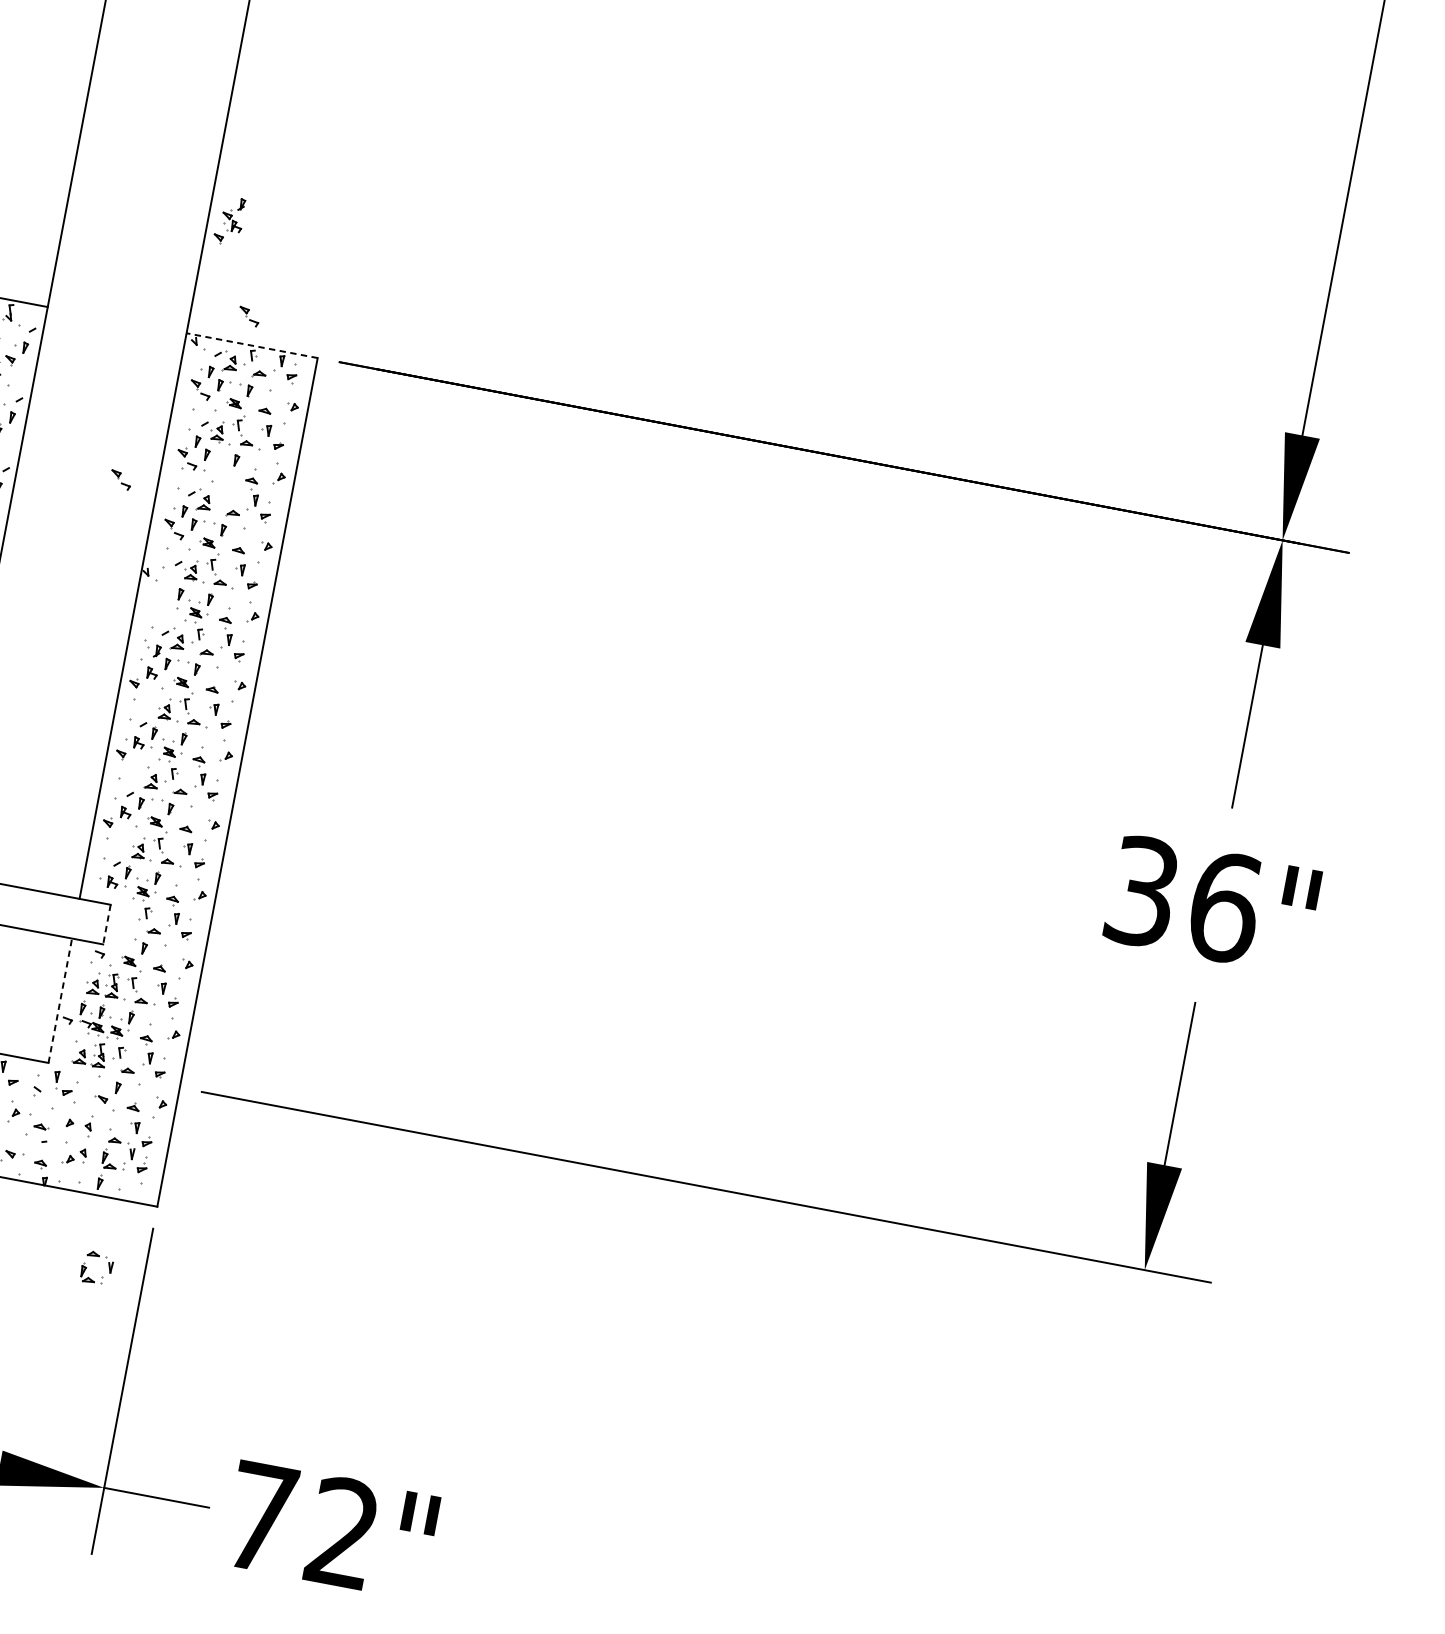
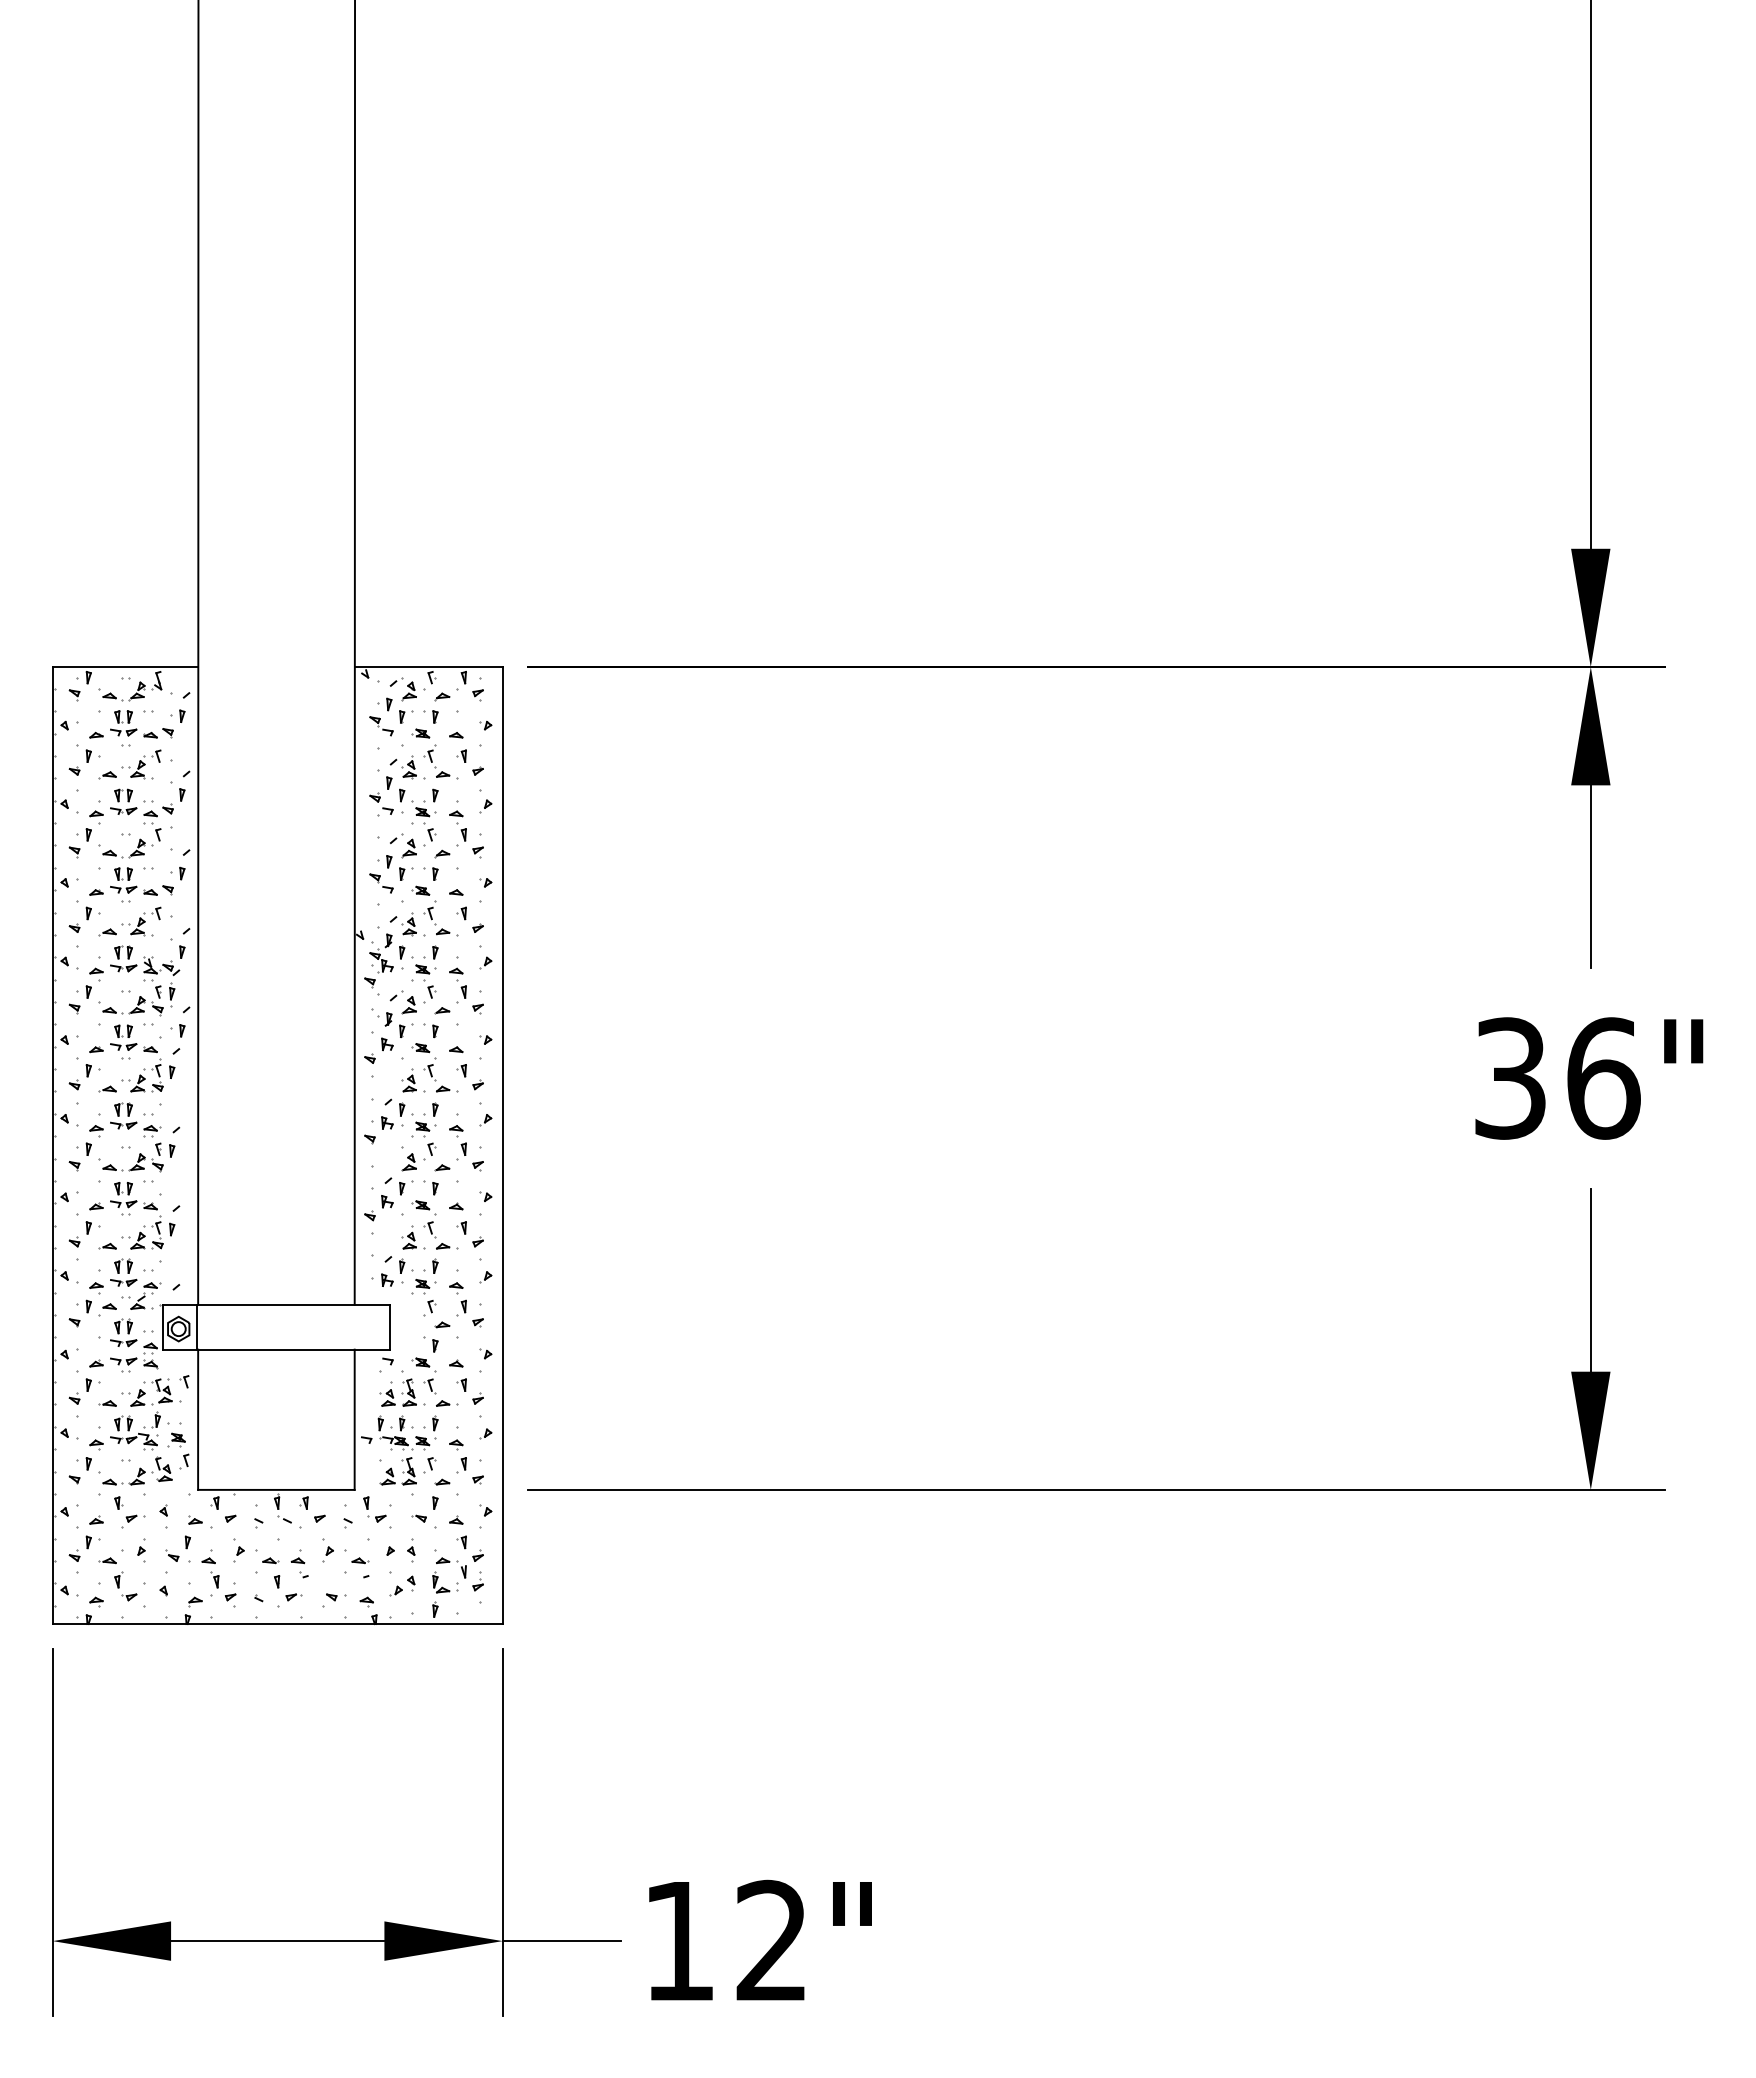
part: (229, 220) -> (378, 960), moved
part: (249, 316) -> (419, 636), removed
line: (251, 345) -> (428, 667), dashed -> solid
part: (120, 480) -> (313, 840), removed
part: (221, 483) -> (423, 823), added
line: (106, 924) -> (389, 1327), dashed -> solid
line: (60, 1000) -> (354, 1419), dashed -> solid
part: (102, 1275) -> (457, 1710), removed
text: (260, 1517) -> (679, 1941), 72" -> 12"

